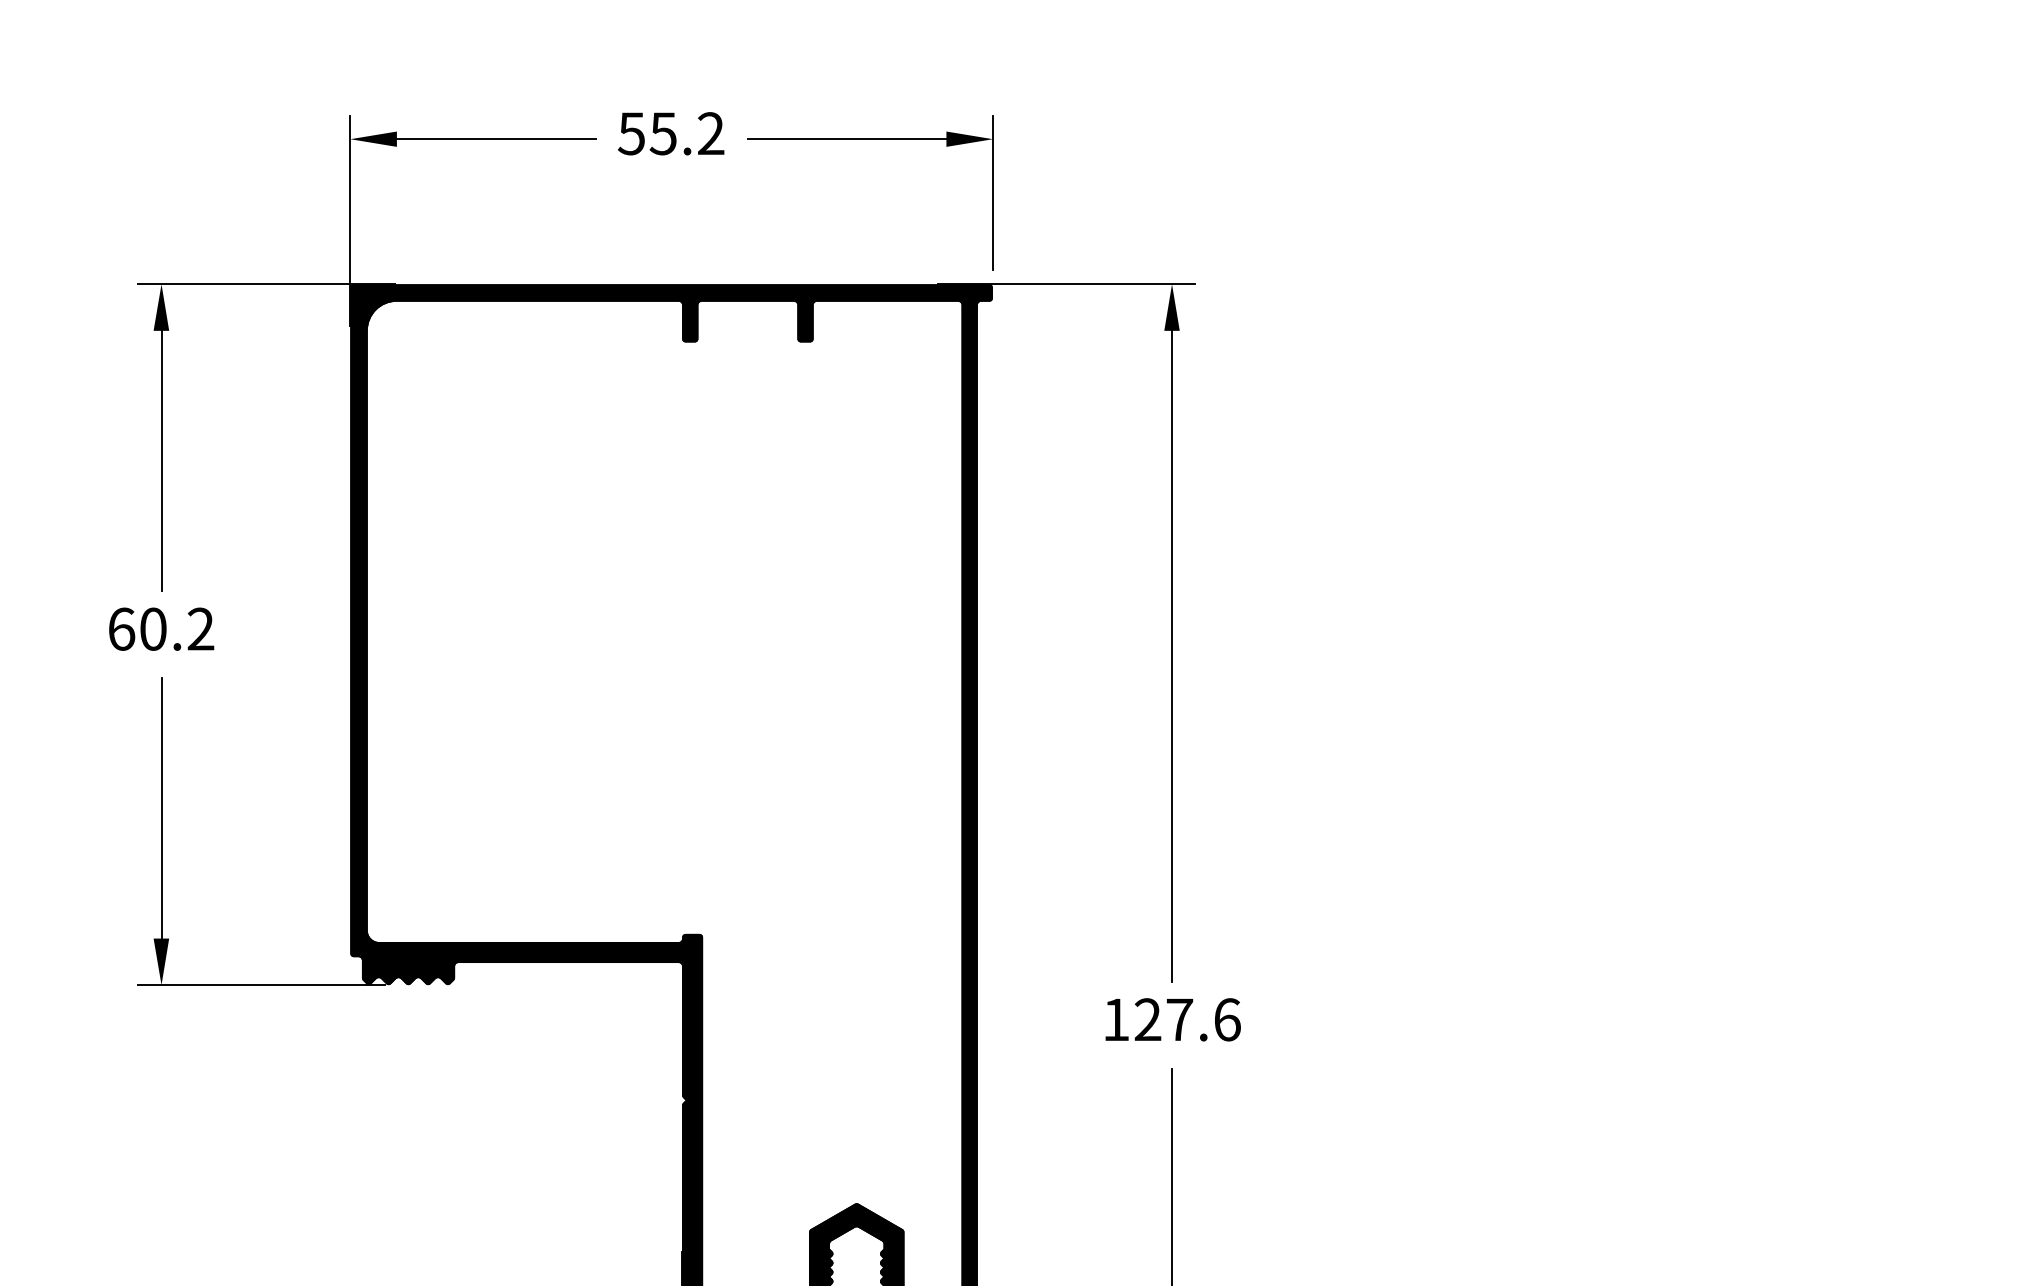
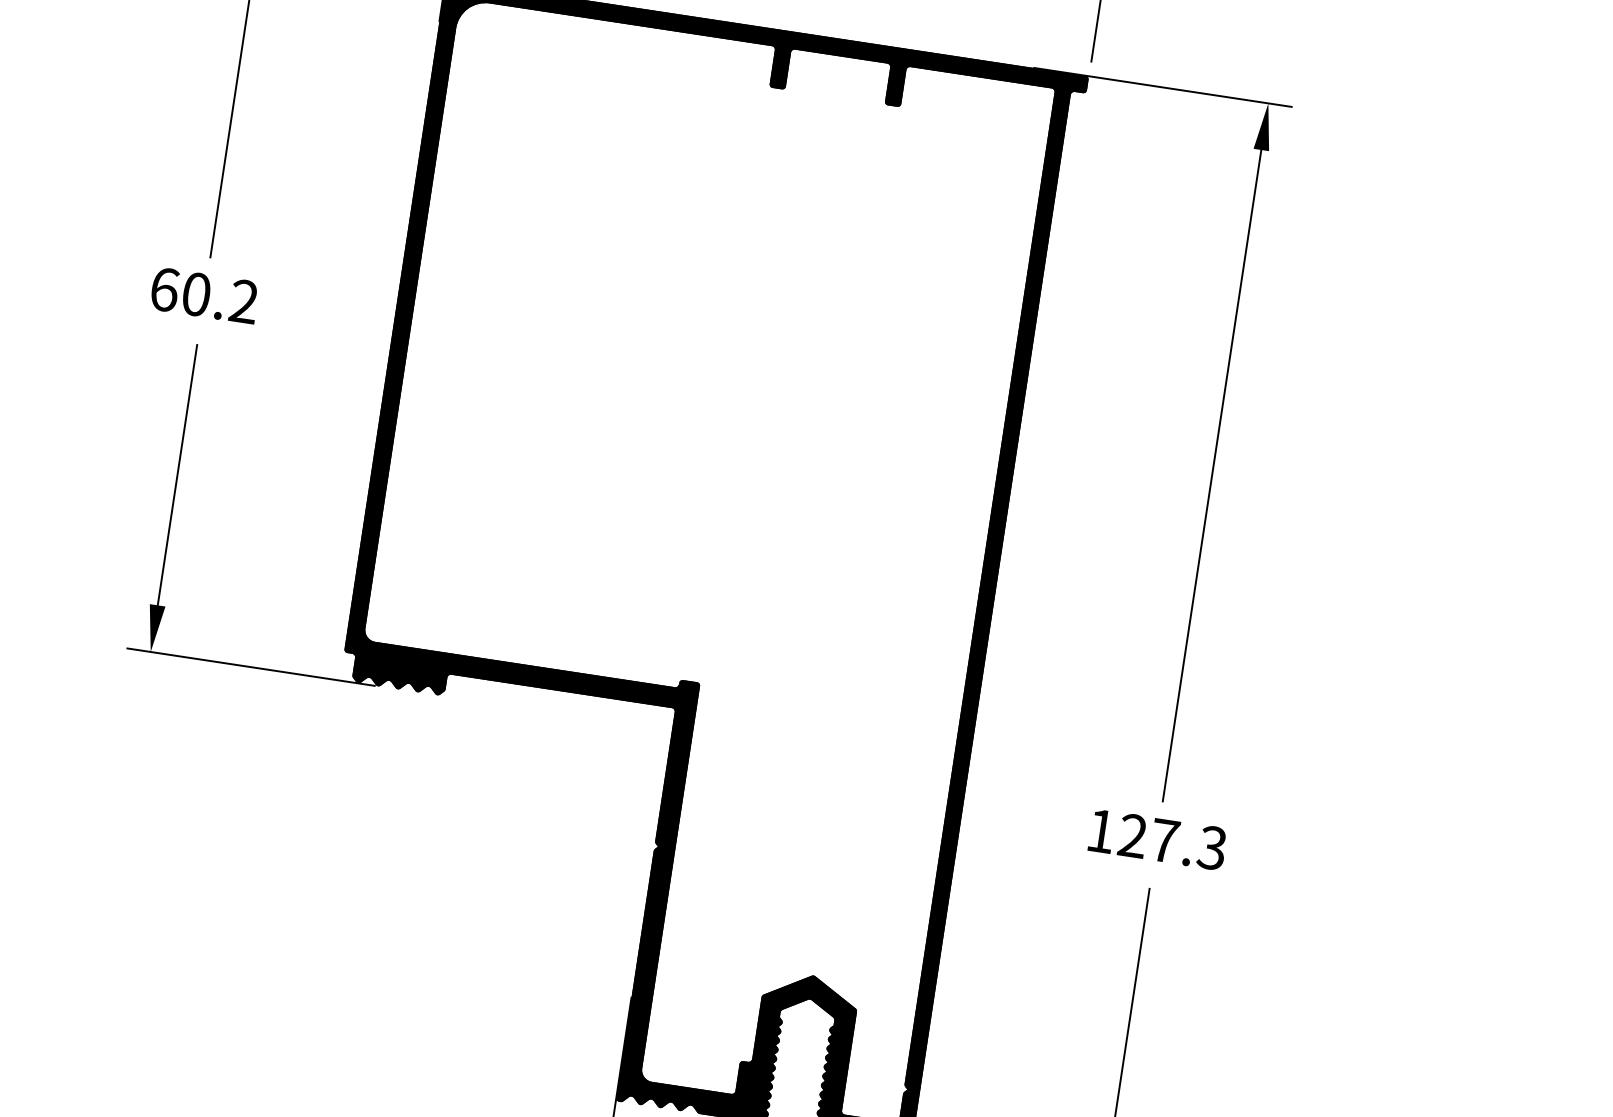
text: (1226, 1019) -> (1211, 847), 127.6 -> 127.3

